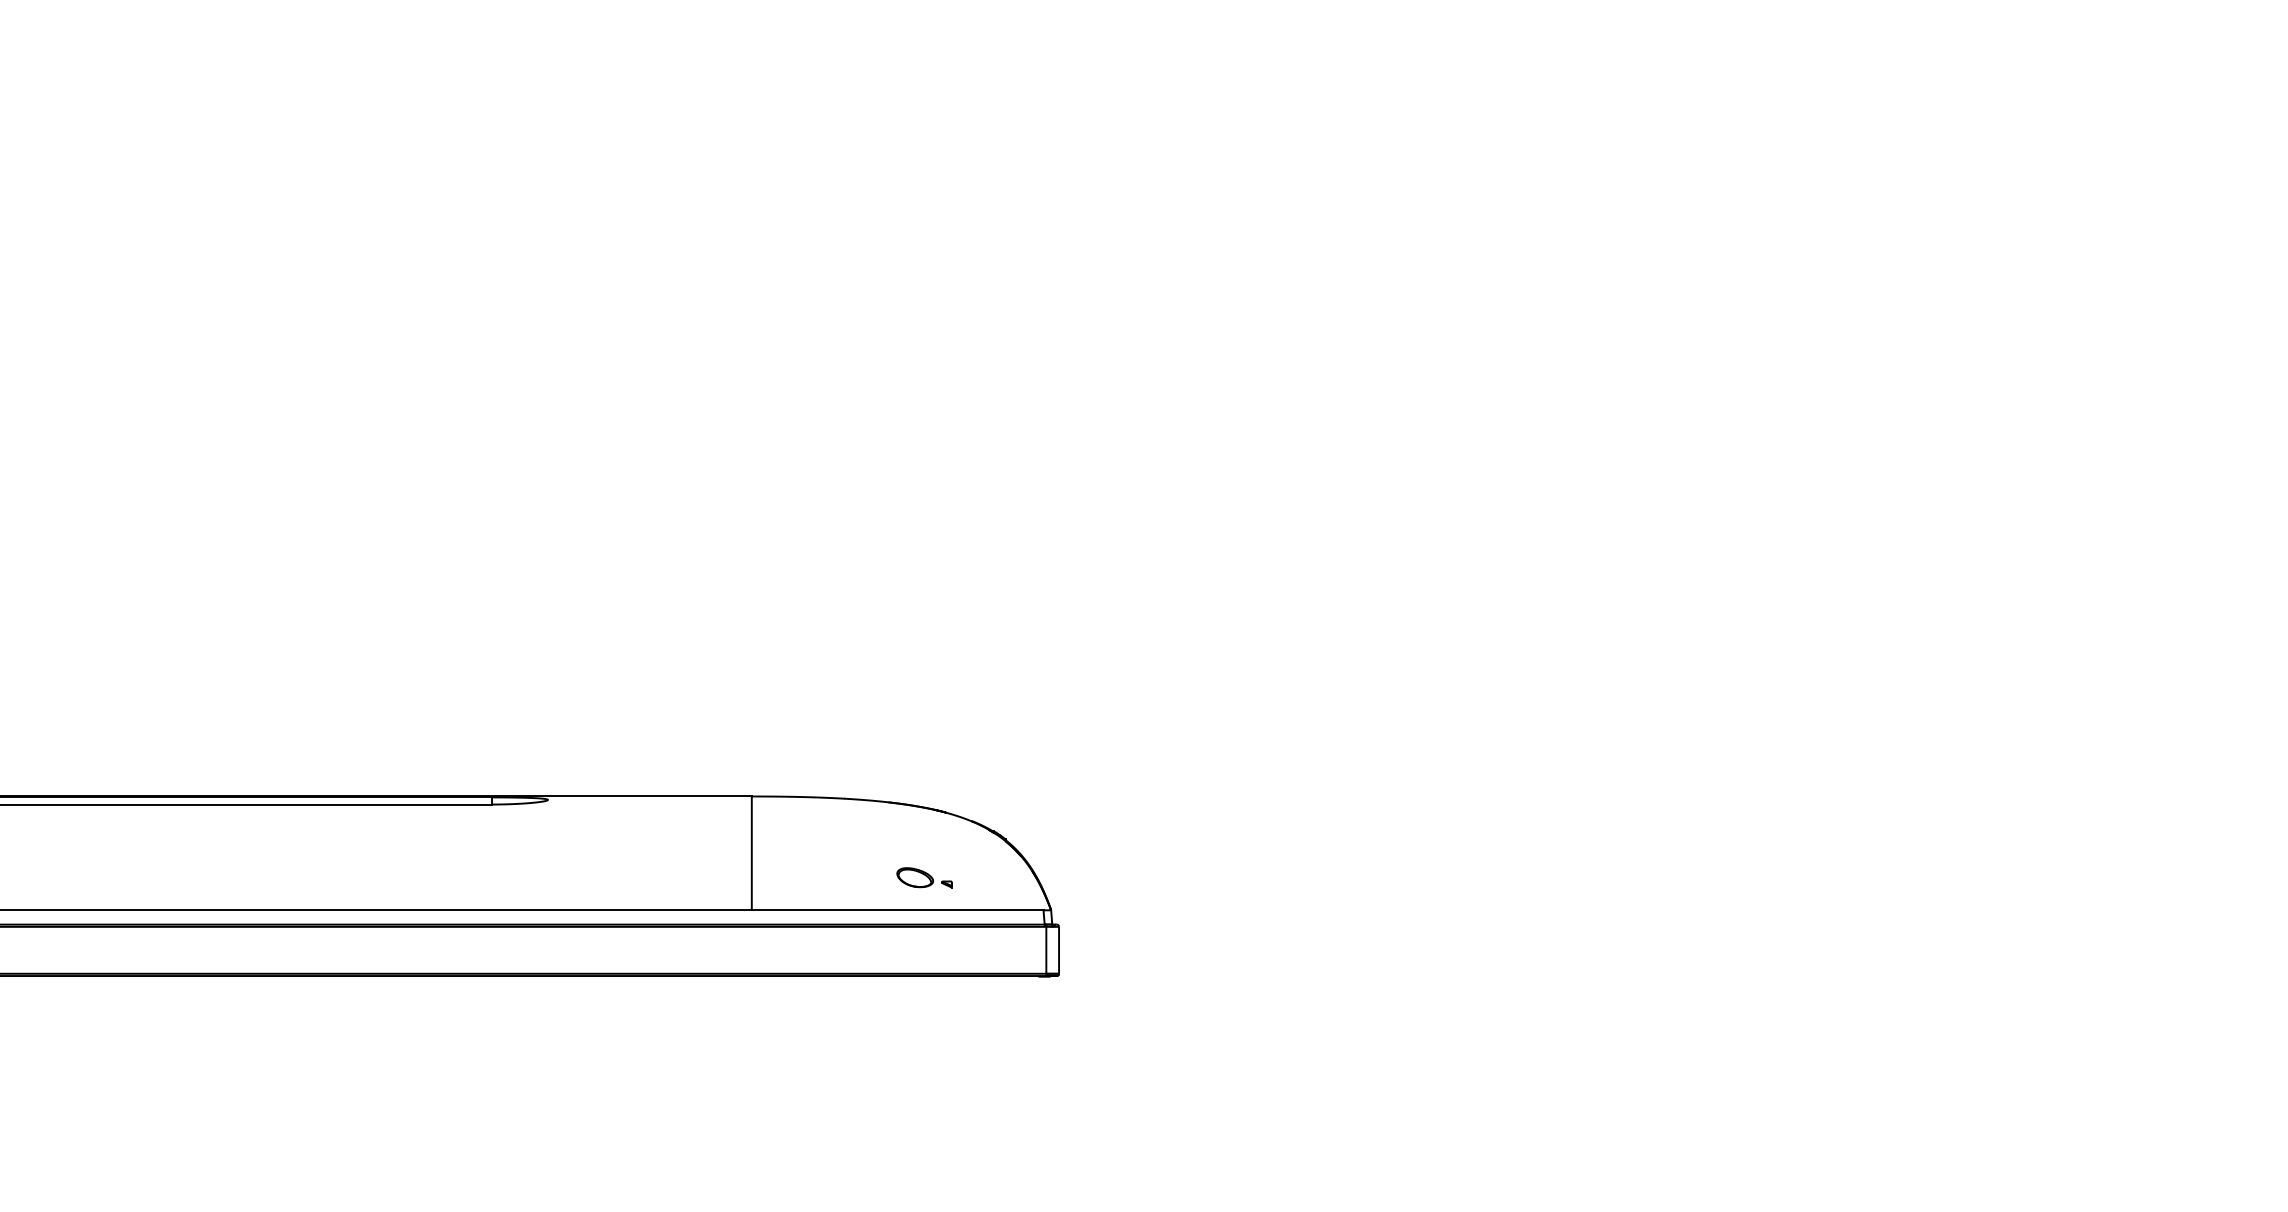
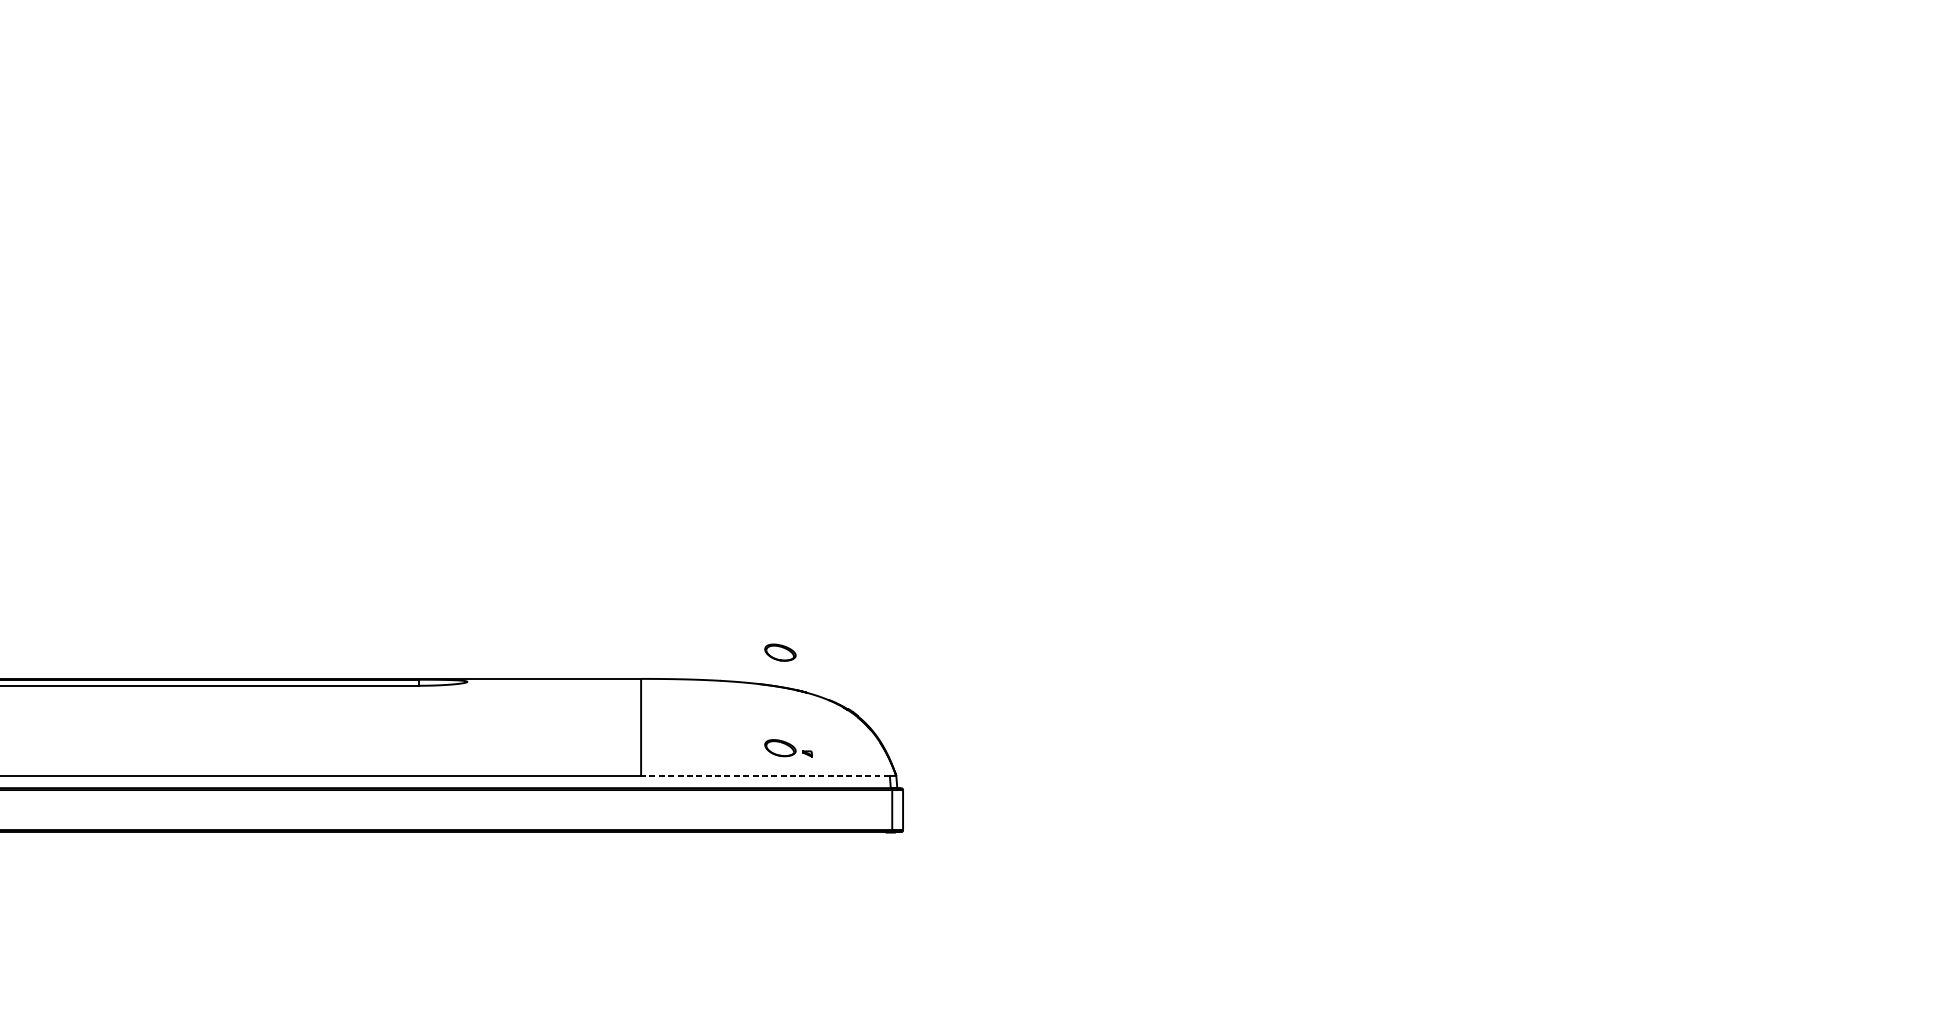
part: (914, 765) -> (779, 652), added
line: (897, 910) -> (765, 776), solid -> dashed

